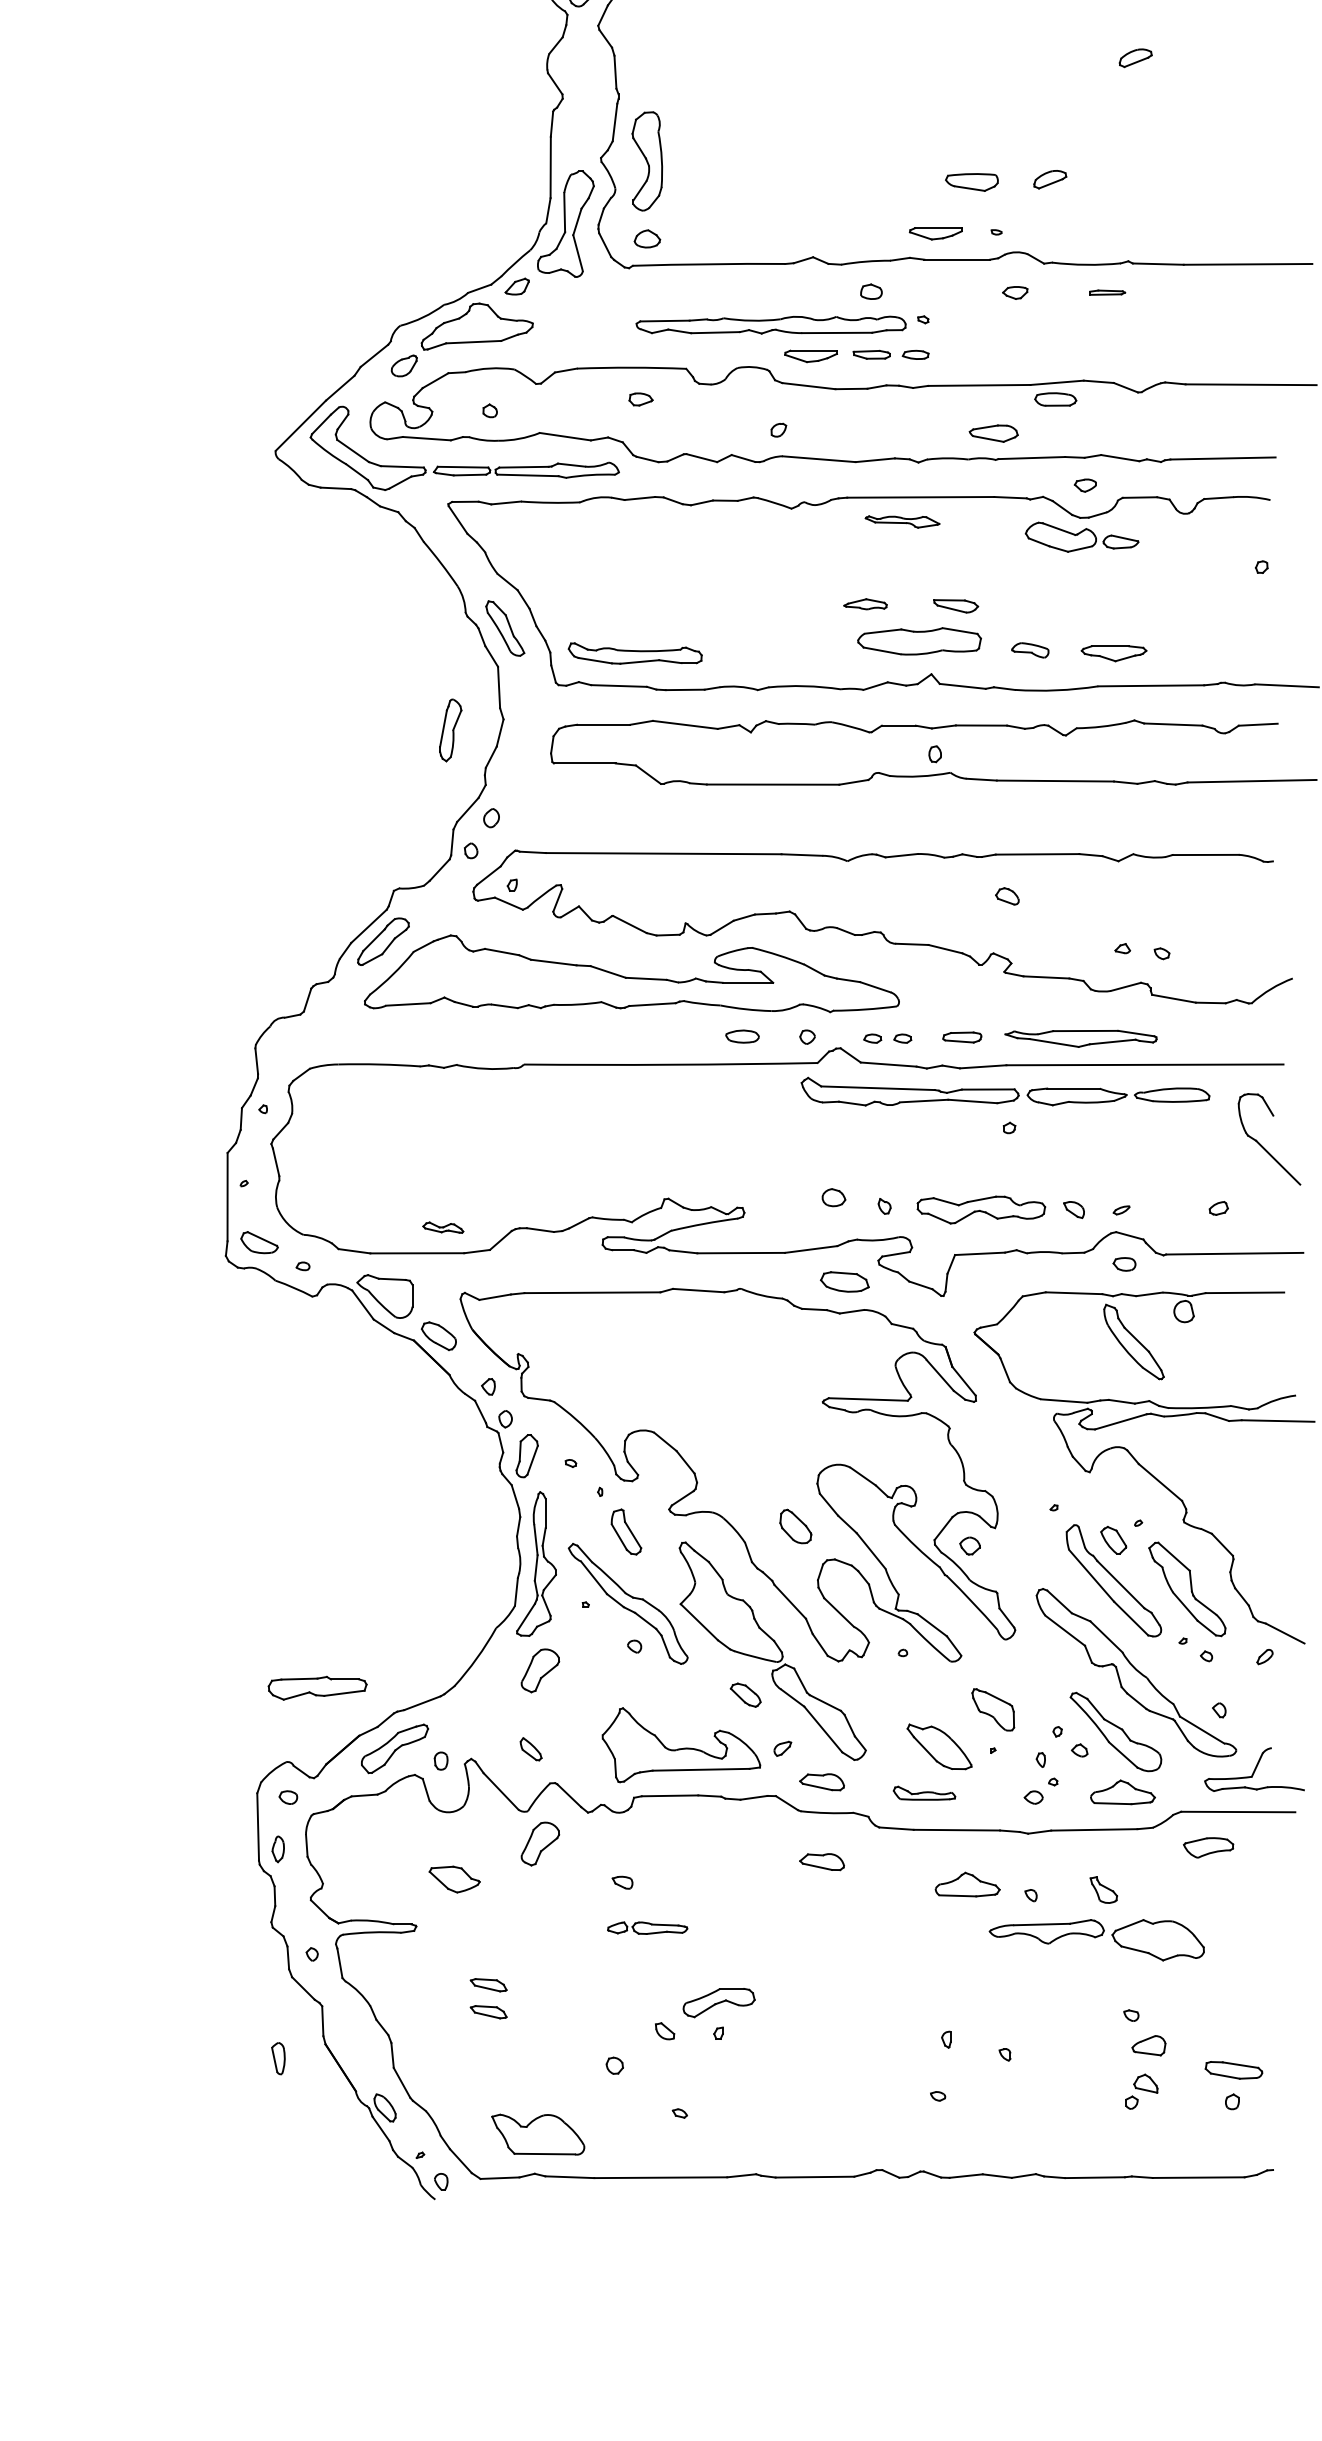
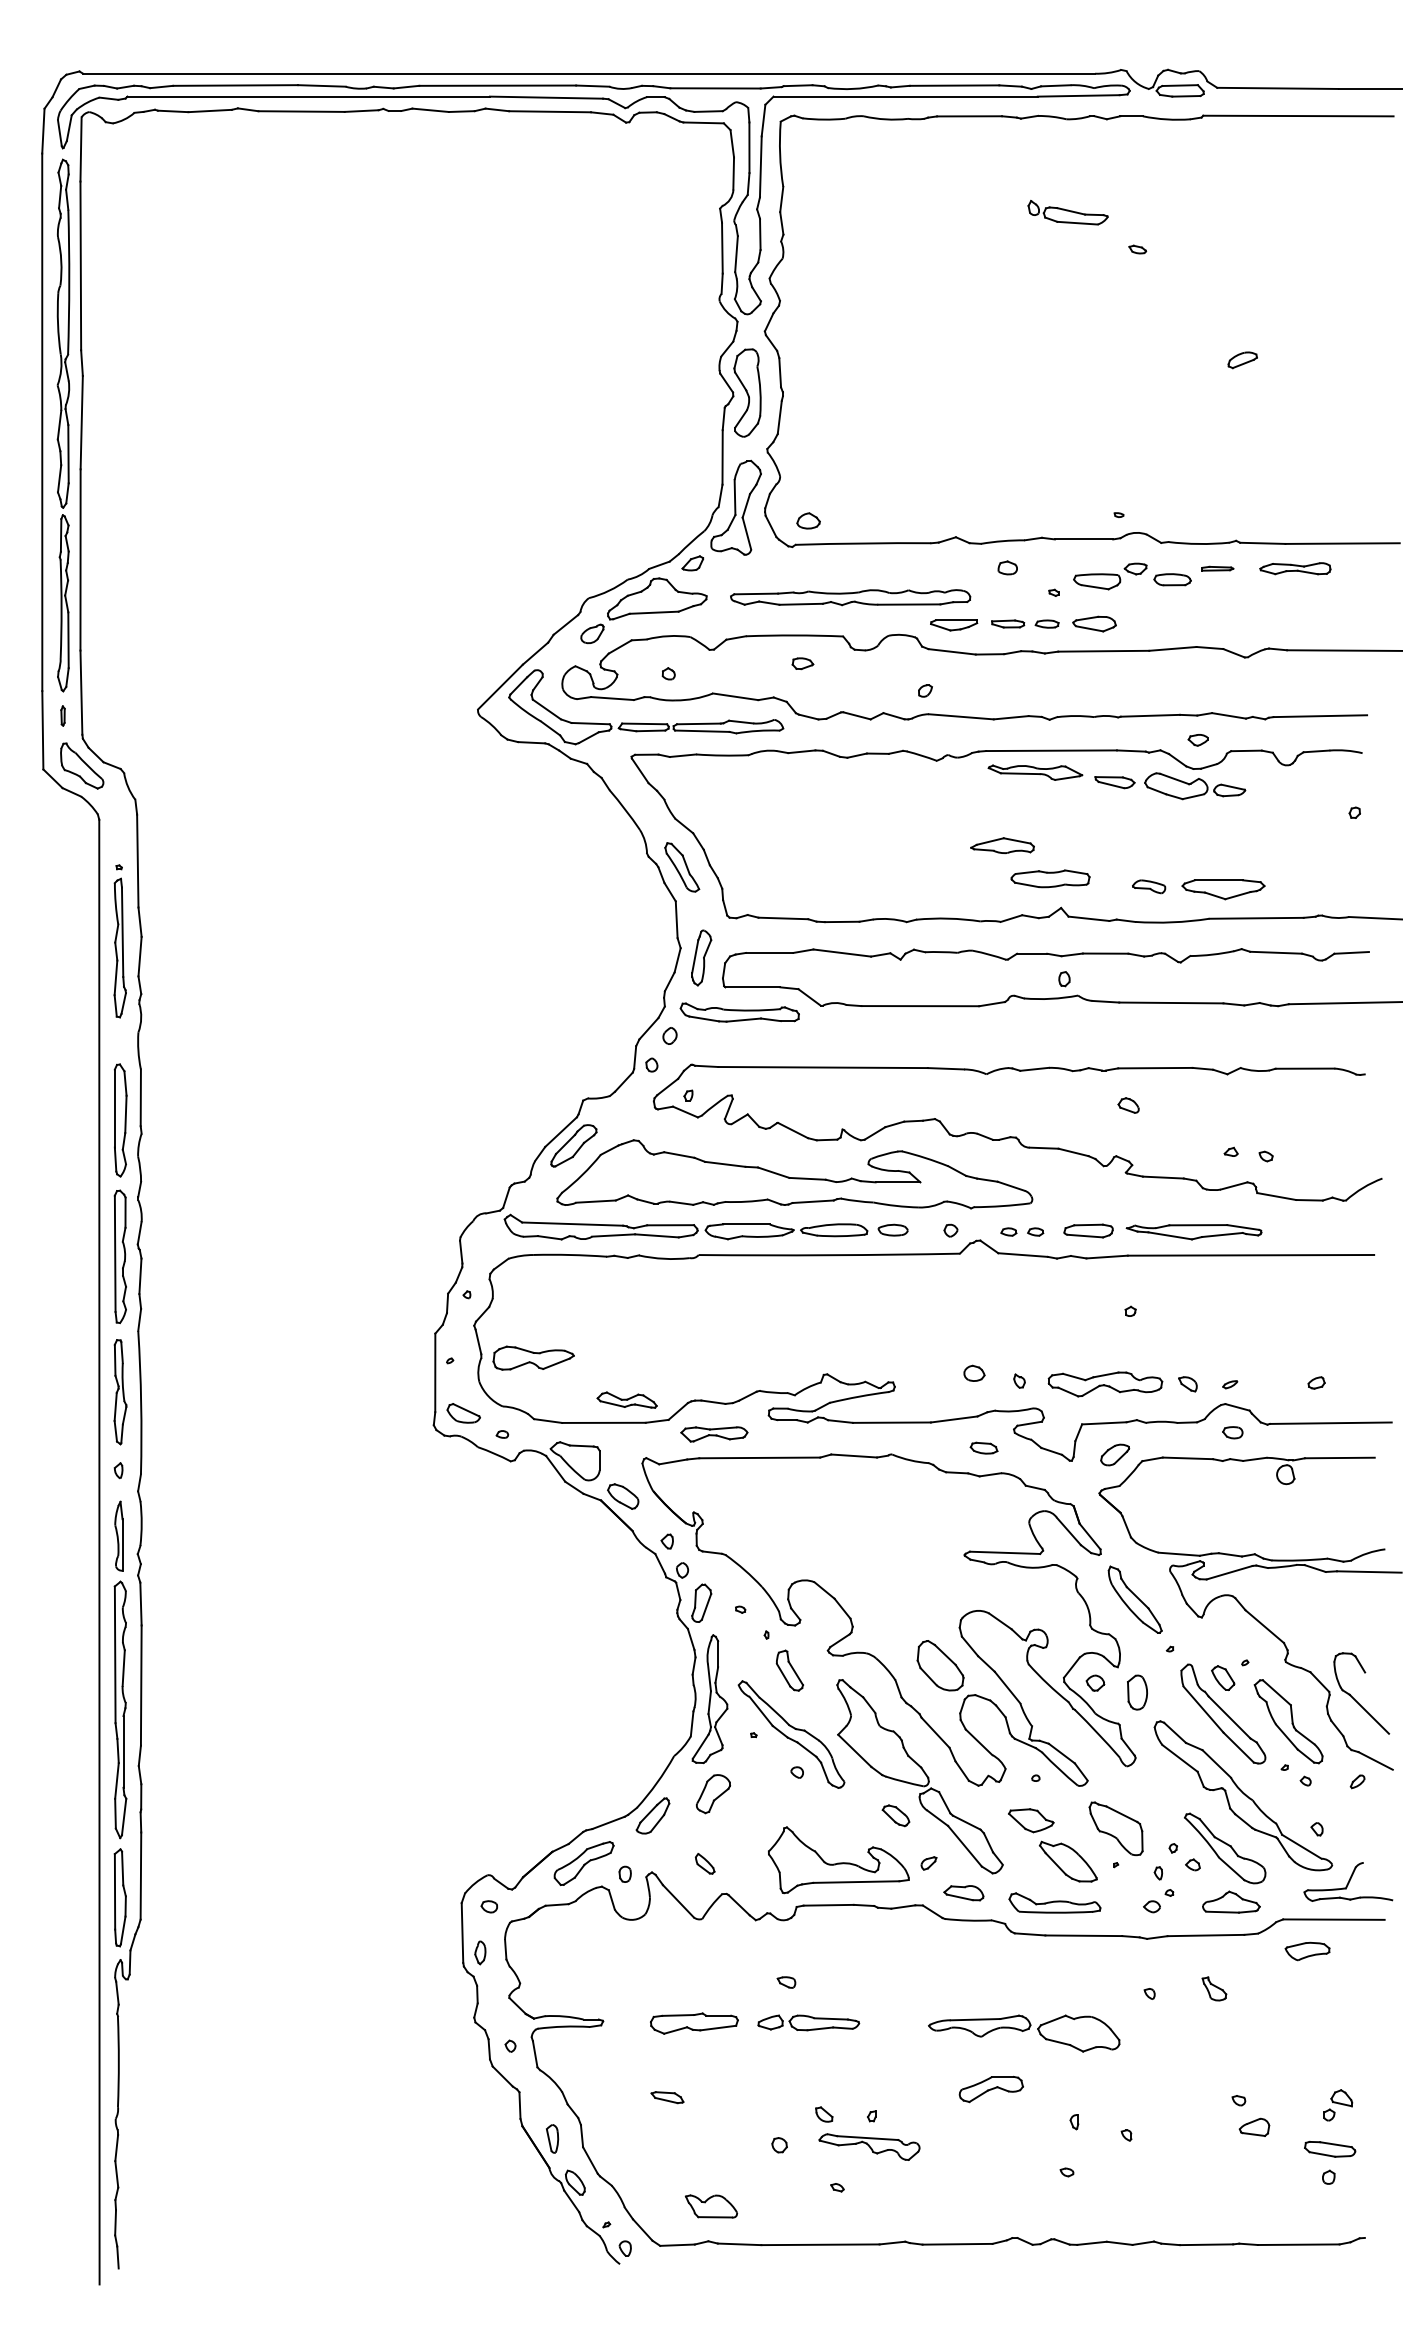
part: (647, 160) -> (747, 392), moved
part: (1049, 179) -> (1166, 468), removed
part: (972, 182) -> (1097, 581), moved
part: (936, 233) -> (1065, 516), removed
part: (1195, 292) -> (1295, 568), added
part: (771, 325) -> (850, 597), moved
part: (1055, 399) -> (1172, 579), moved
part: (993, 432) -> (1094, 623), moved
part: (902, 521) -> (1035, 772), size x1.43
part: (865, 603) -> (1002, 845), size x1.67
part: (955, 606) -> (1114, 782), moved
part: (919, 641) -> (1050, 878), size x0.71
part: (634, 653) -> (739, 1012), moved
part: (1114, 653) -> (1223, 889), size x1.43
part: (450, 729) -> (701, 957), moved
part: (962, 1036) -> (1088, 1230), size x1.43
part: (1004, 1090) -> (685, 1226), moved
part: (1262, 1146) -> (1355, 1699), moved
part: (338, 1179) -> (533, 1357), added
part: (442, 1227) -> (626, 1399), size x1.67
part: (541, 1266) -> (714, 1434), added
part: (844, 1281) -> (983, 1447), size x0.62
part: (992, 1288) -> (1115, 1454), added
part: (1133, 1341) -> (1134, 1599), moved
part: (795, 1526) -> (940, 1665), size x1.67
part: (1017, 1556) -> (1137, 1692), added
part: (317, 1688) -> (694, 2023), moved
part: (471, 1694) -> (652, 1815), added
part: (992, 1709) -> (1115, 1828), size x1.43
part: (923, 1792) -> (1054, 1902), size x1.67
part: (540, 1844) -> (713, 1948), removed
part: (821, 1862) -> (963, 1964), removed
part: (454, 1879) -> (1031, 1820), moved
part: (967, 1883) -> (1093, 1983), removed
part: (647, 1927) -> (808, 2022), size x1.43
part: (1097, 1940) -> (1024, 2033), moved
part: (488, 1985) -> (667, 2073), removed
part: (718, 2003) -> (990, 2089), moved
part: (278, 2058) -> (552, 2138), moved
part: (715, 2067) -> (869, 2146), added
part: (1142, 2091) -> (1338, 2105), moved
part: (538, 2134) -> (711, 2206), size x0.62

